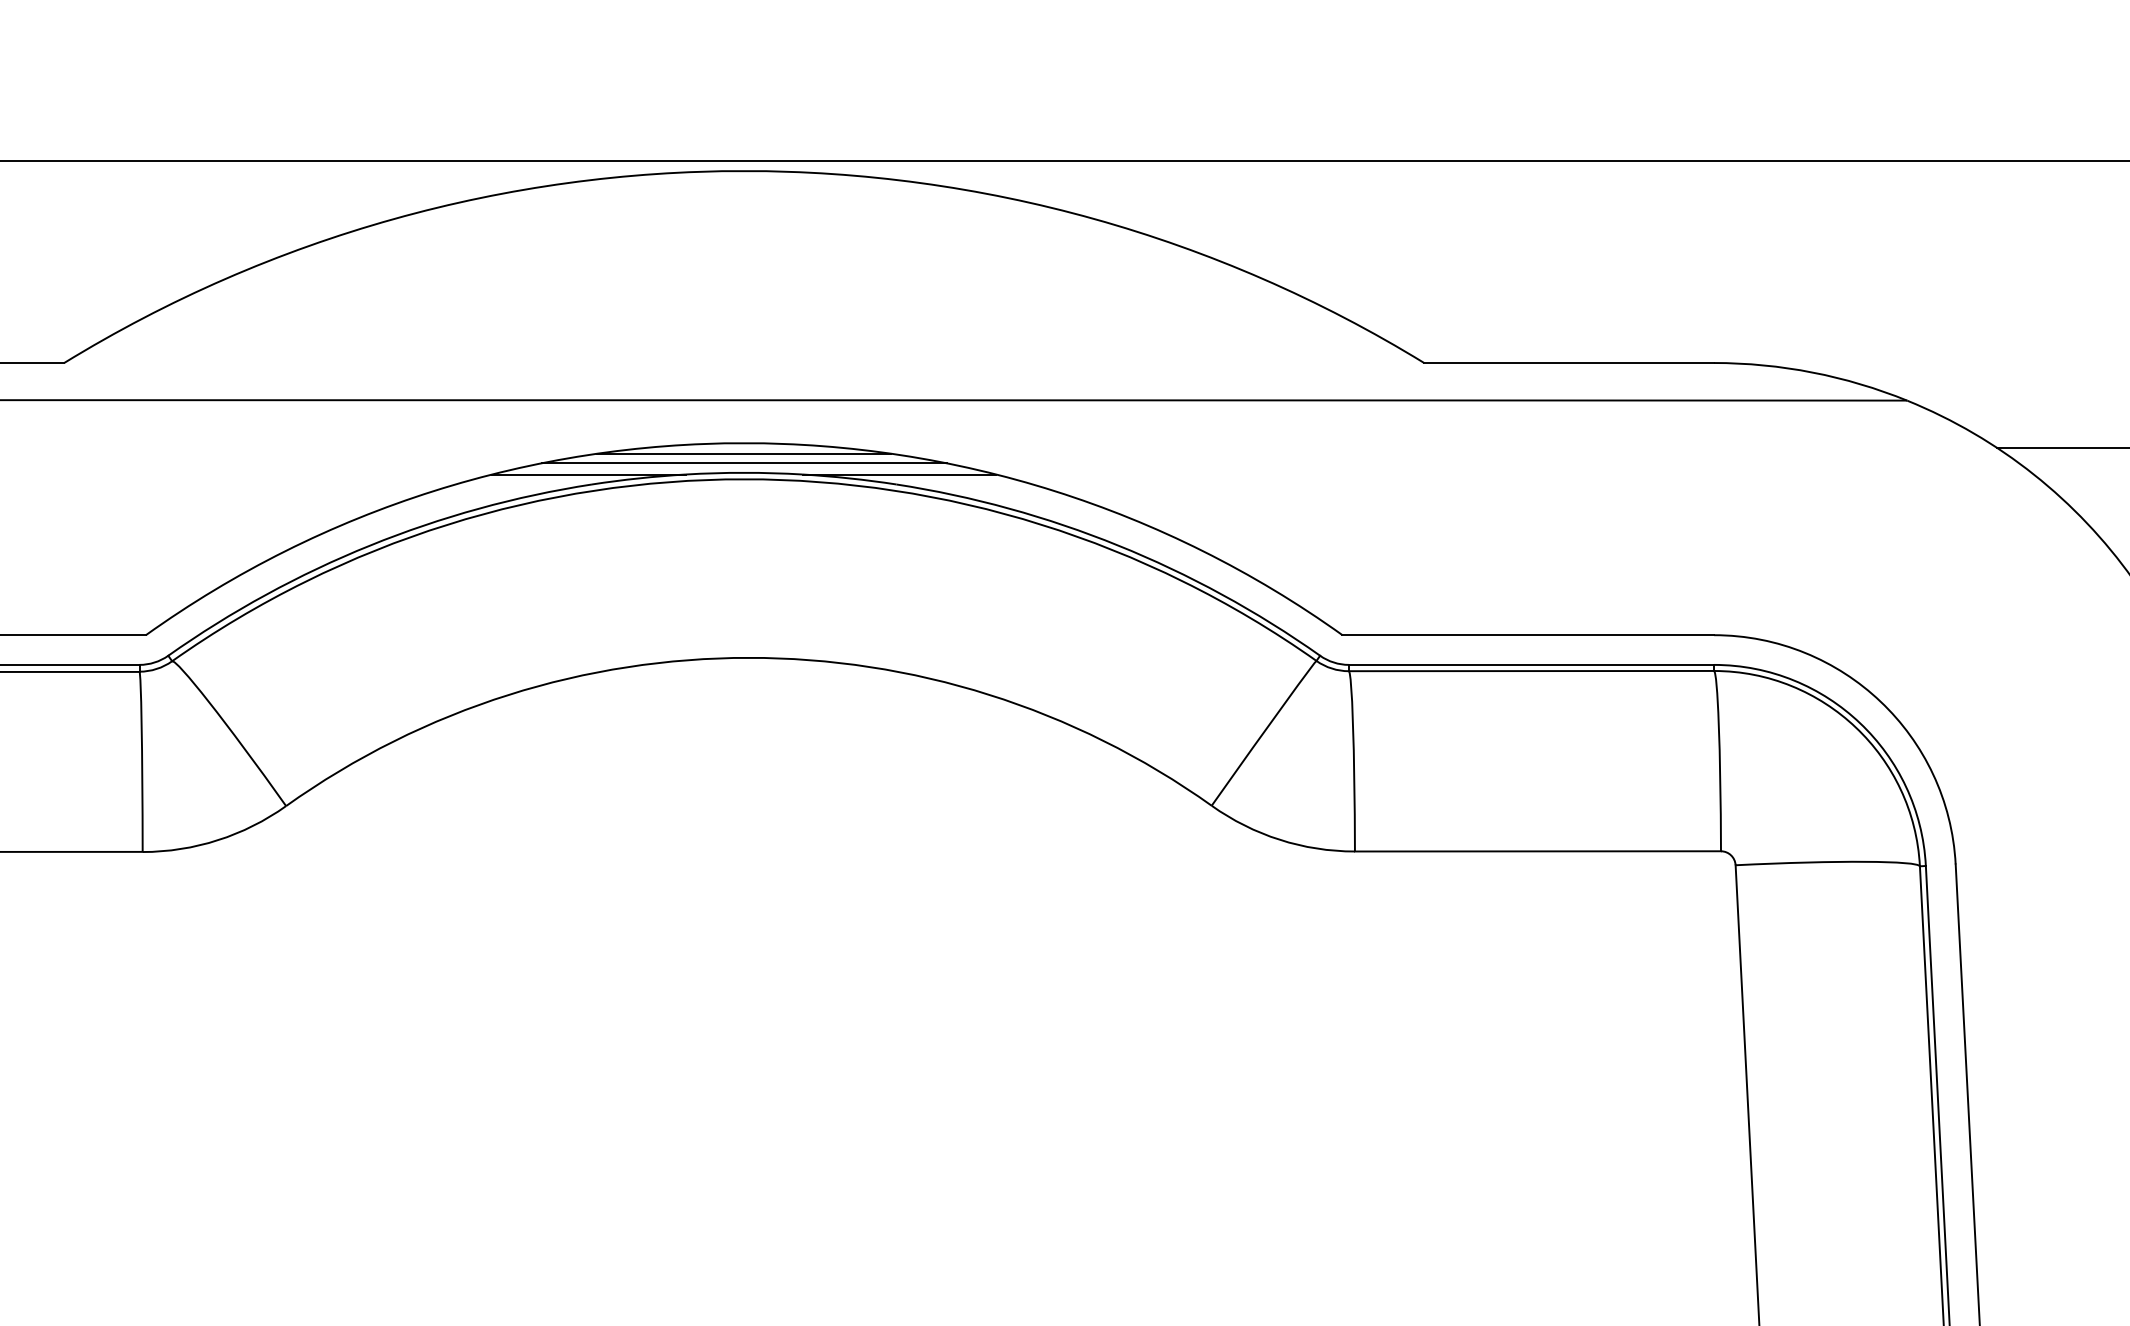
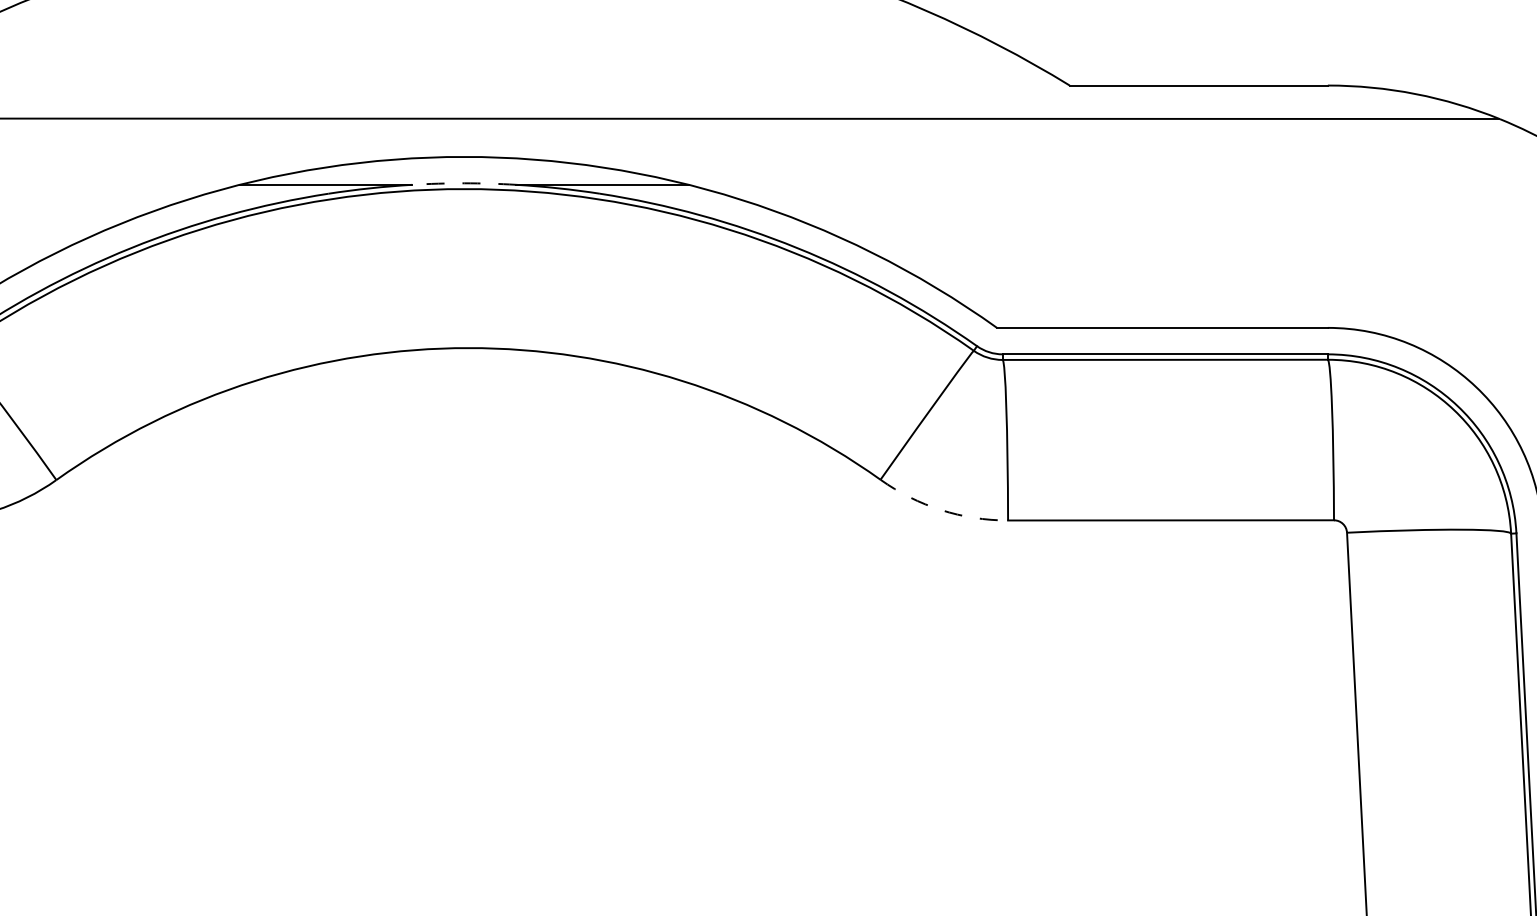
line: (744, 453) -> (464, 166), removed
line: (743, 463) -> (463, 175), removed
arc: (744, 472) -> (464, 183), solid -> dashed
arc: (1279, 839) -> (940, 509), solid -> dashed

